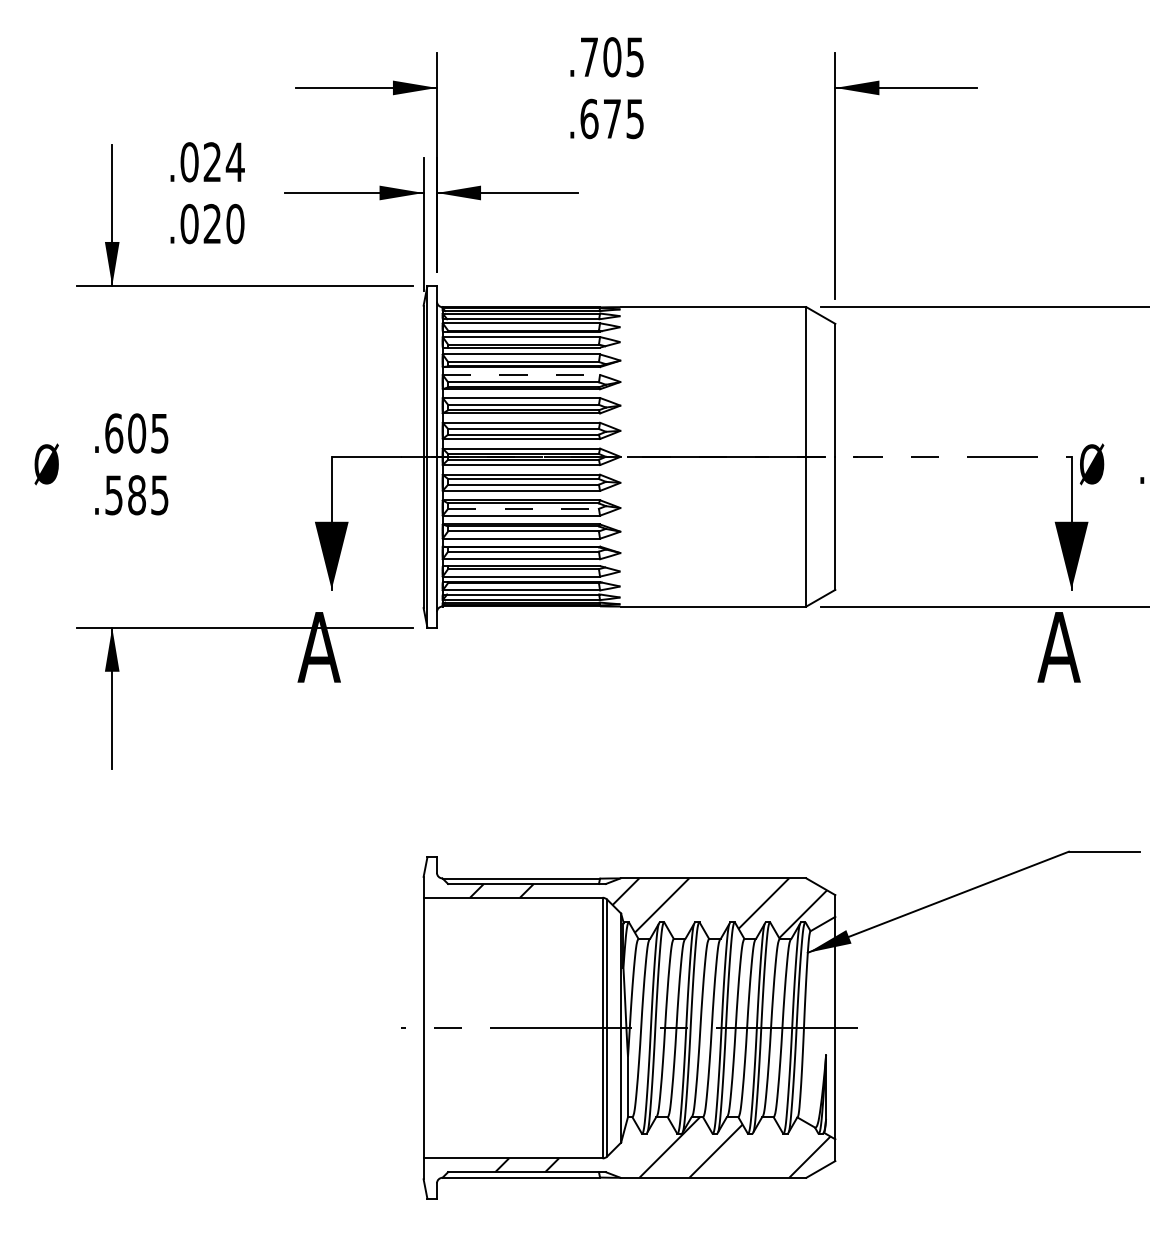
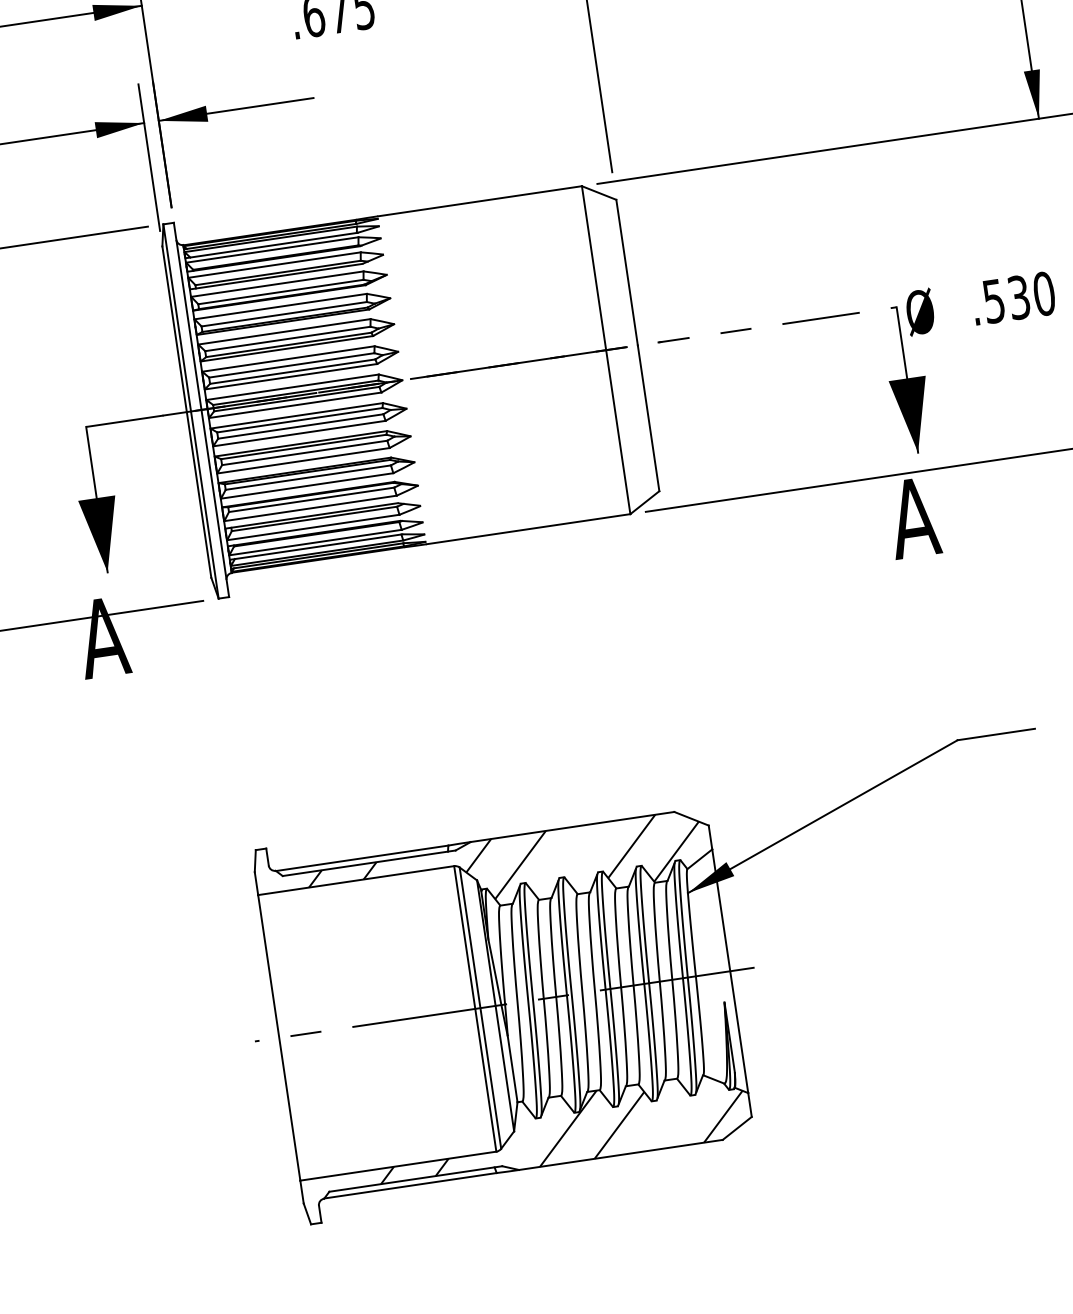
line: (521, 375) -> (280, 307), dashed -> solid
line: (524, 508) -> (305, 452), dashed -> solid

